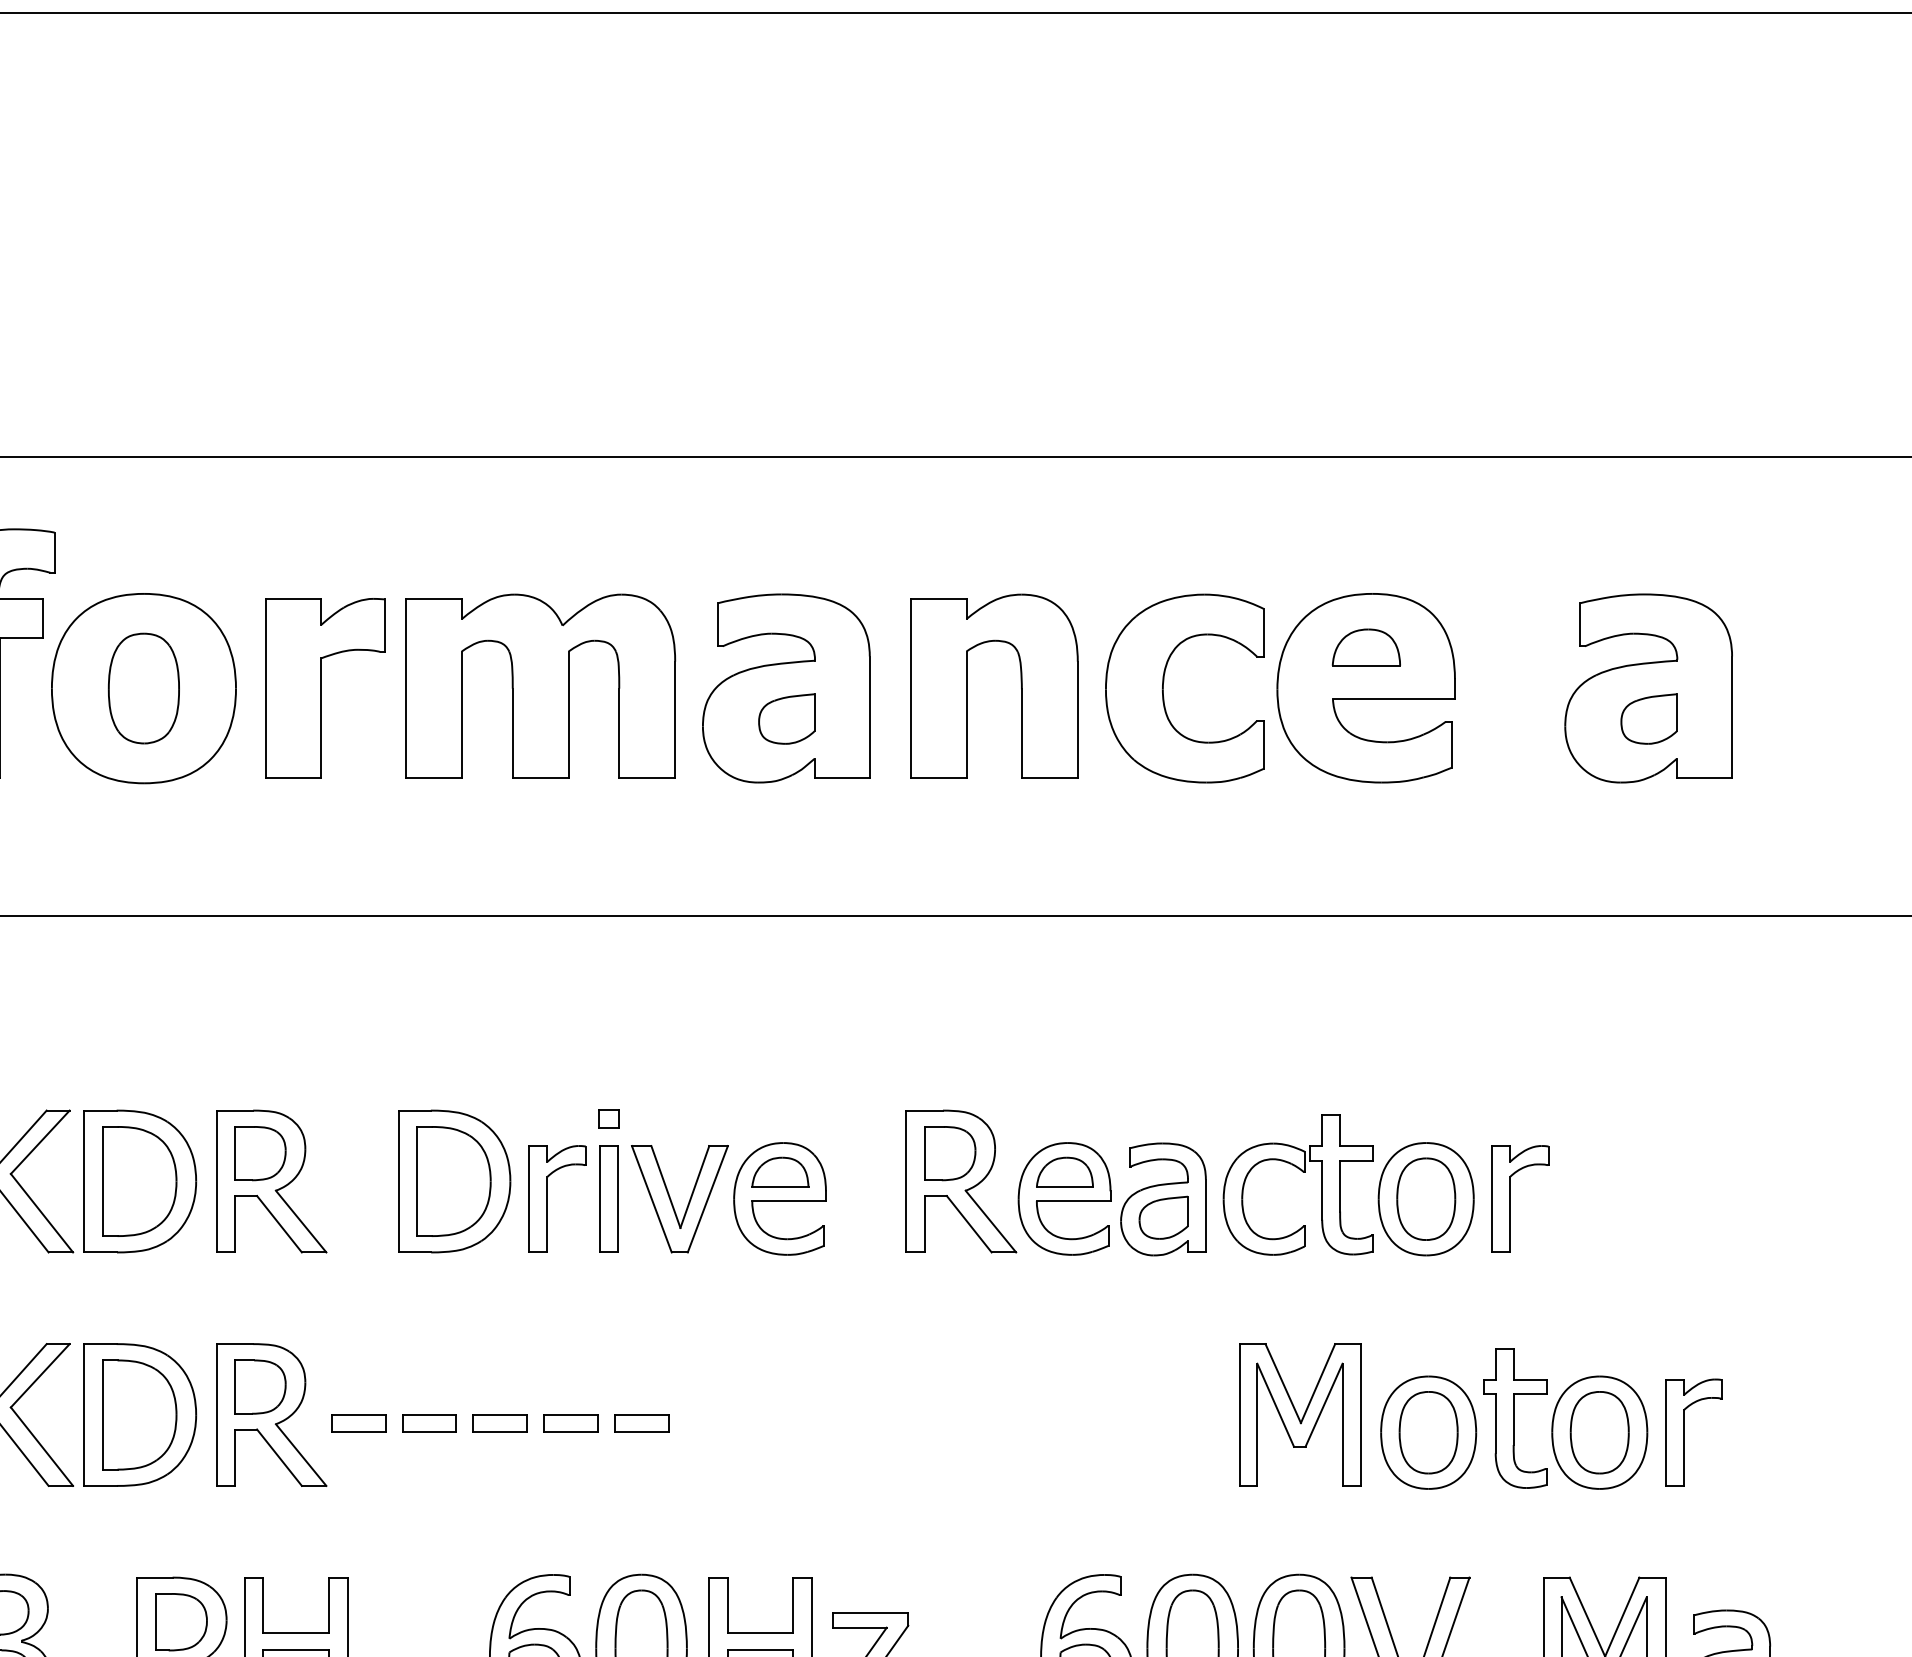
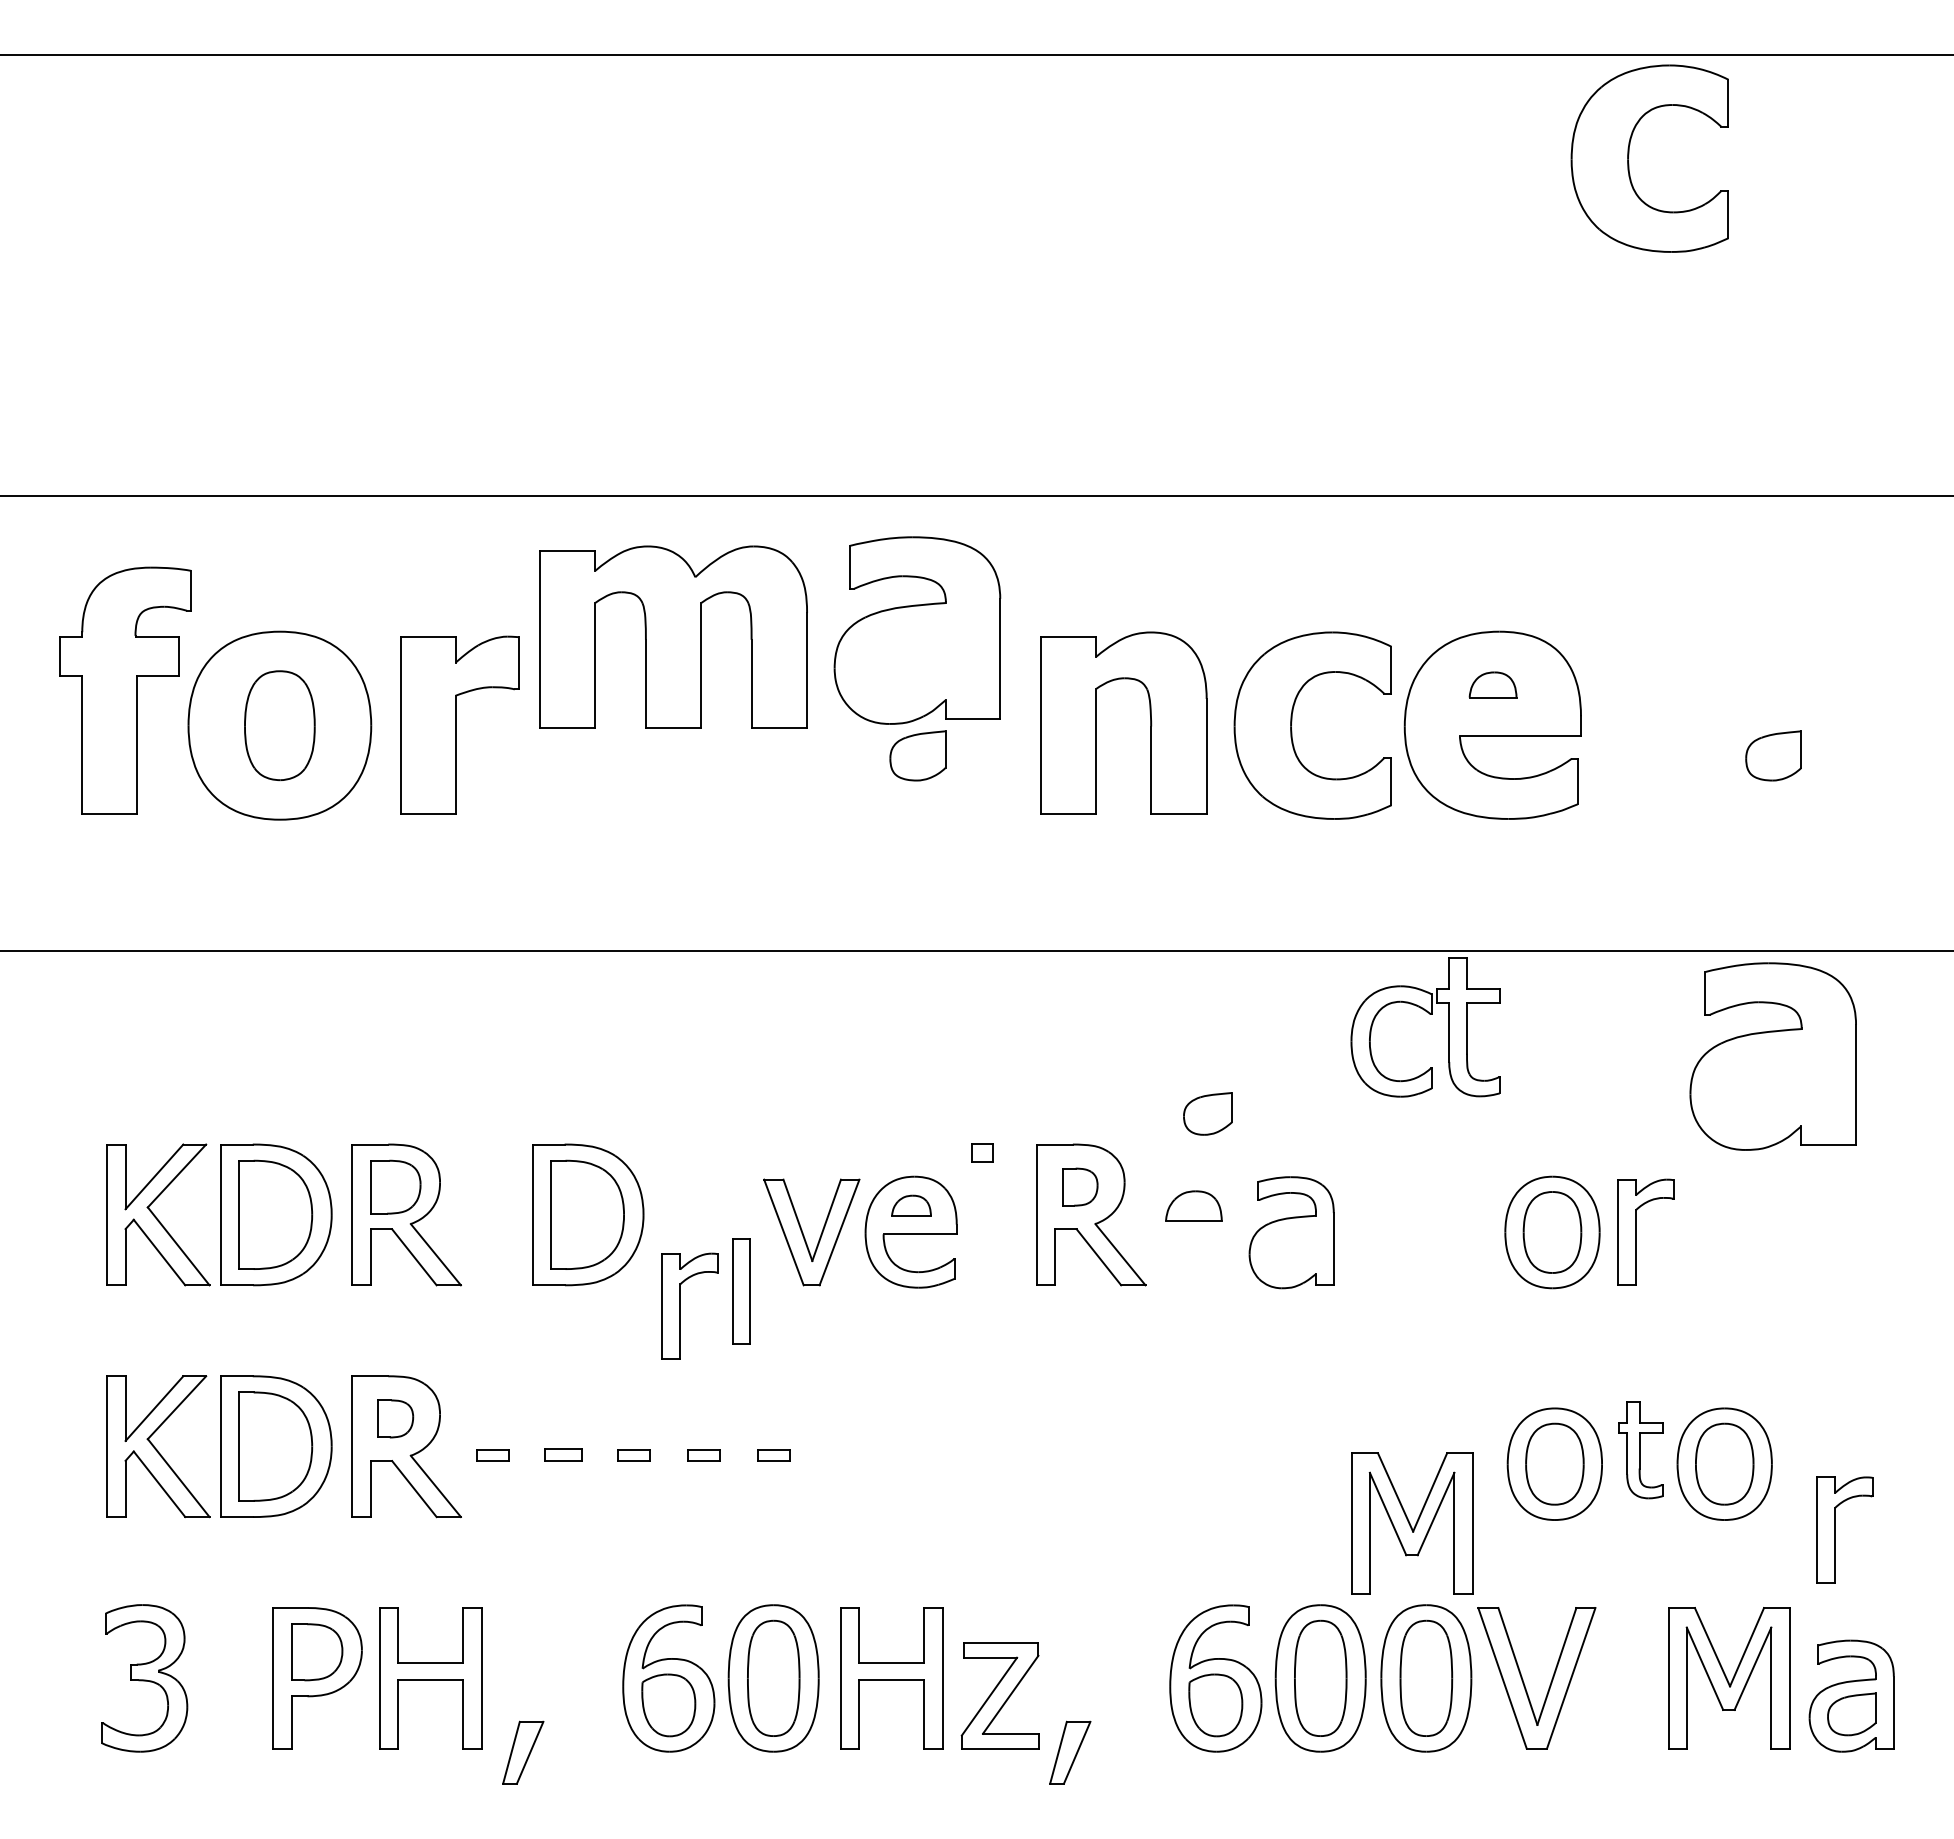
part: (1503, 113) -> (1629, 154), added
part: (1365, 647) -> (1492, 684), size x0.7
part: (540, 685) -> (673, 636), moved
part: (786, 688) -> (917, 630), moved
part: (1647, 688) -> (1772, 1056), moved
part: (609, 1118) -> (982, 1152), moved
part: (949, 1152) -> (1079, 1186), size x0.7
part: (780, 1172) -> (911, 1205), size x0.7
part: (1302, 1172) -> (1429, 1014), moved
part: (547, 1198) -> (680, 1305), moved
part: (1064, 1198) -> (1193, 1231), removed
part: (609, 1199) -> (741, 1291), moved
part: (1163, 1217) -> (1207, 1113), moved
part: (260, 1386) -> (395, 1418), size x0.7
part: (1300, 1414) -> (1412, 1523), moved
part: (1514, 1417) -> (1640, 1449), size x0.7
part: (358, 1423) -> (492, 1455), size x0.6
part: (429, 1423) -> (563, 1455), size x0.7
part: (500, 1423) -> (633, 1455), size x0.6
part: (570, 1423) -> (703, 1455), size x0.6
part: (641, 1423) -> (773, 1455), size x0.6
part: (1684, 1431) -> (1835, 1529), moved

